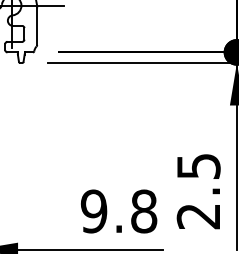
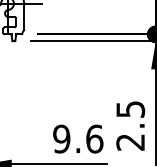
text: (143, 210) -> (94, 138), 9.8 -> 9.6

